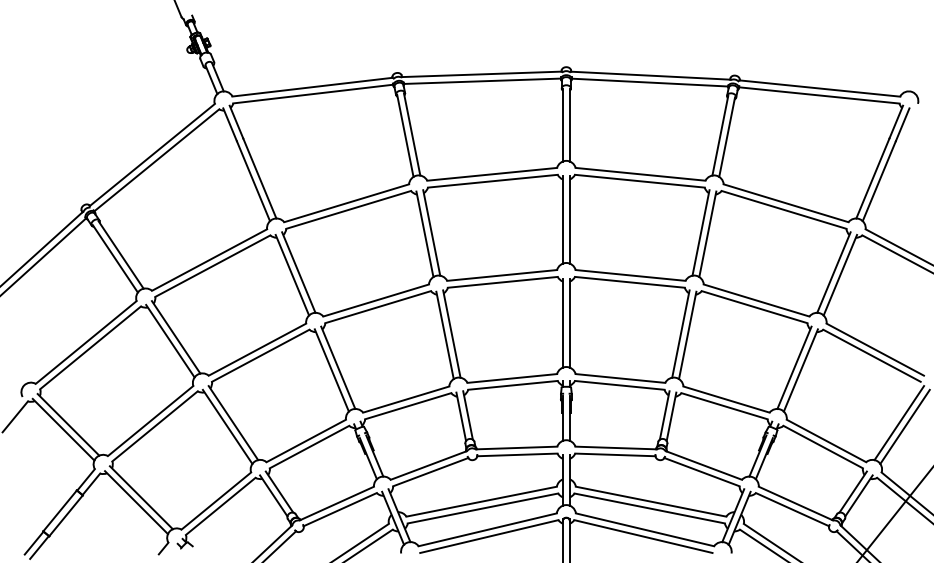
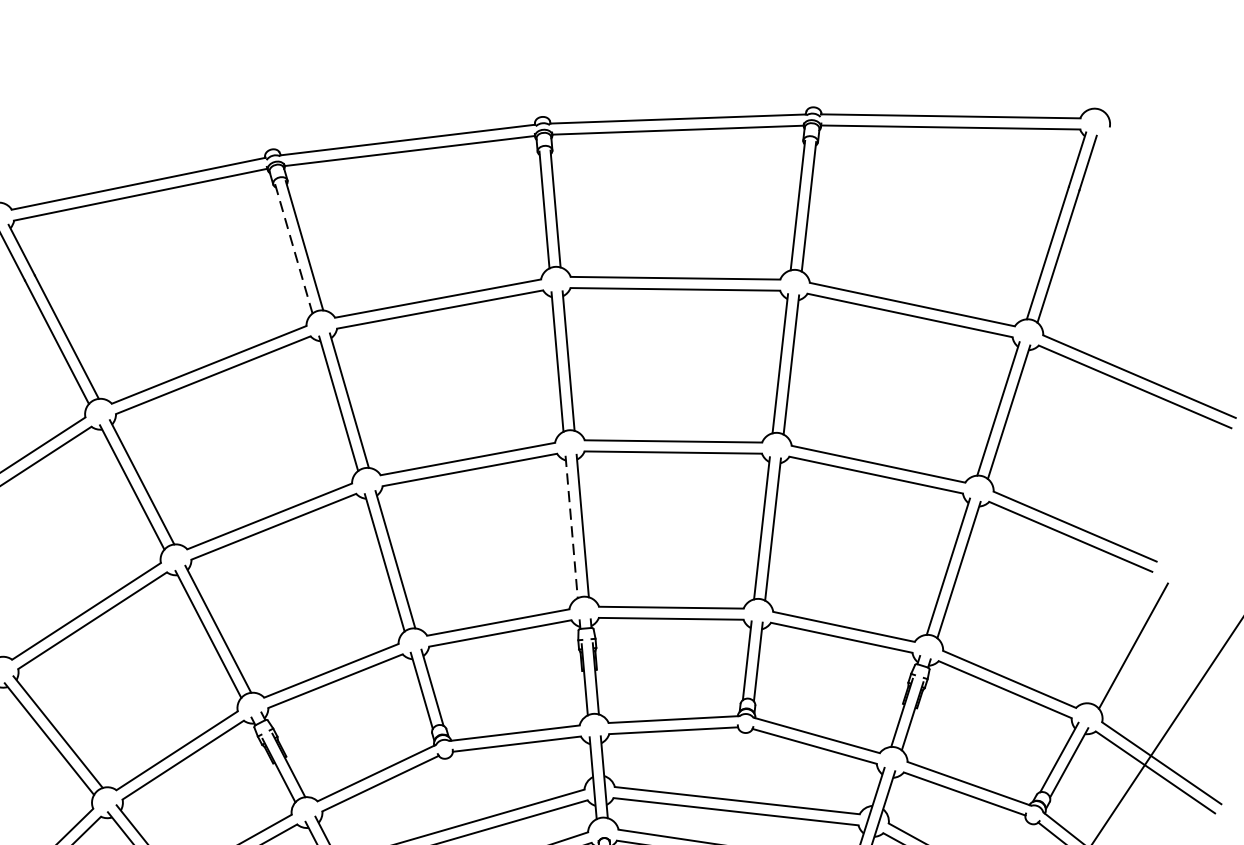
line: (405, 135) -> (294, 248), solid -> dashed
line: (562, 323) -> (571, 527), solid -> dashed
line: (899, 423) -> (1124, 641), removed

